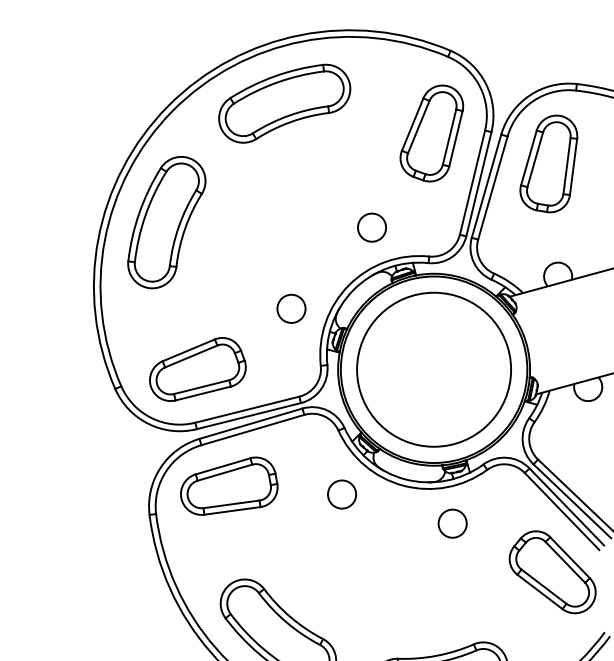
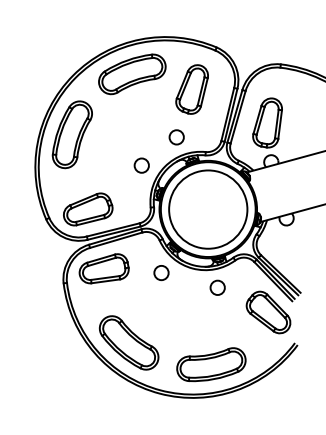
part: (430, 133) -> (191, 89), moved
part: (548, 162) -> (267, 122), moved
circle: (290, 308) -> (141, 165), moved

